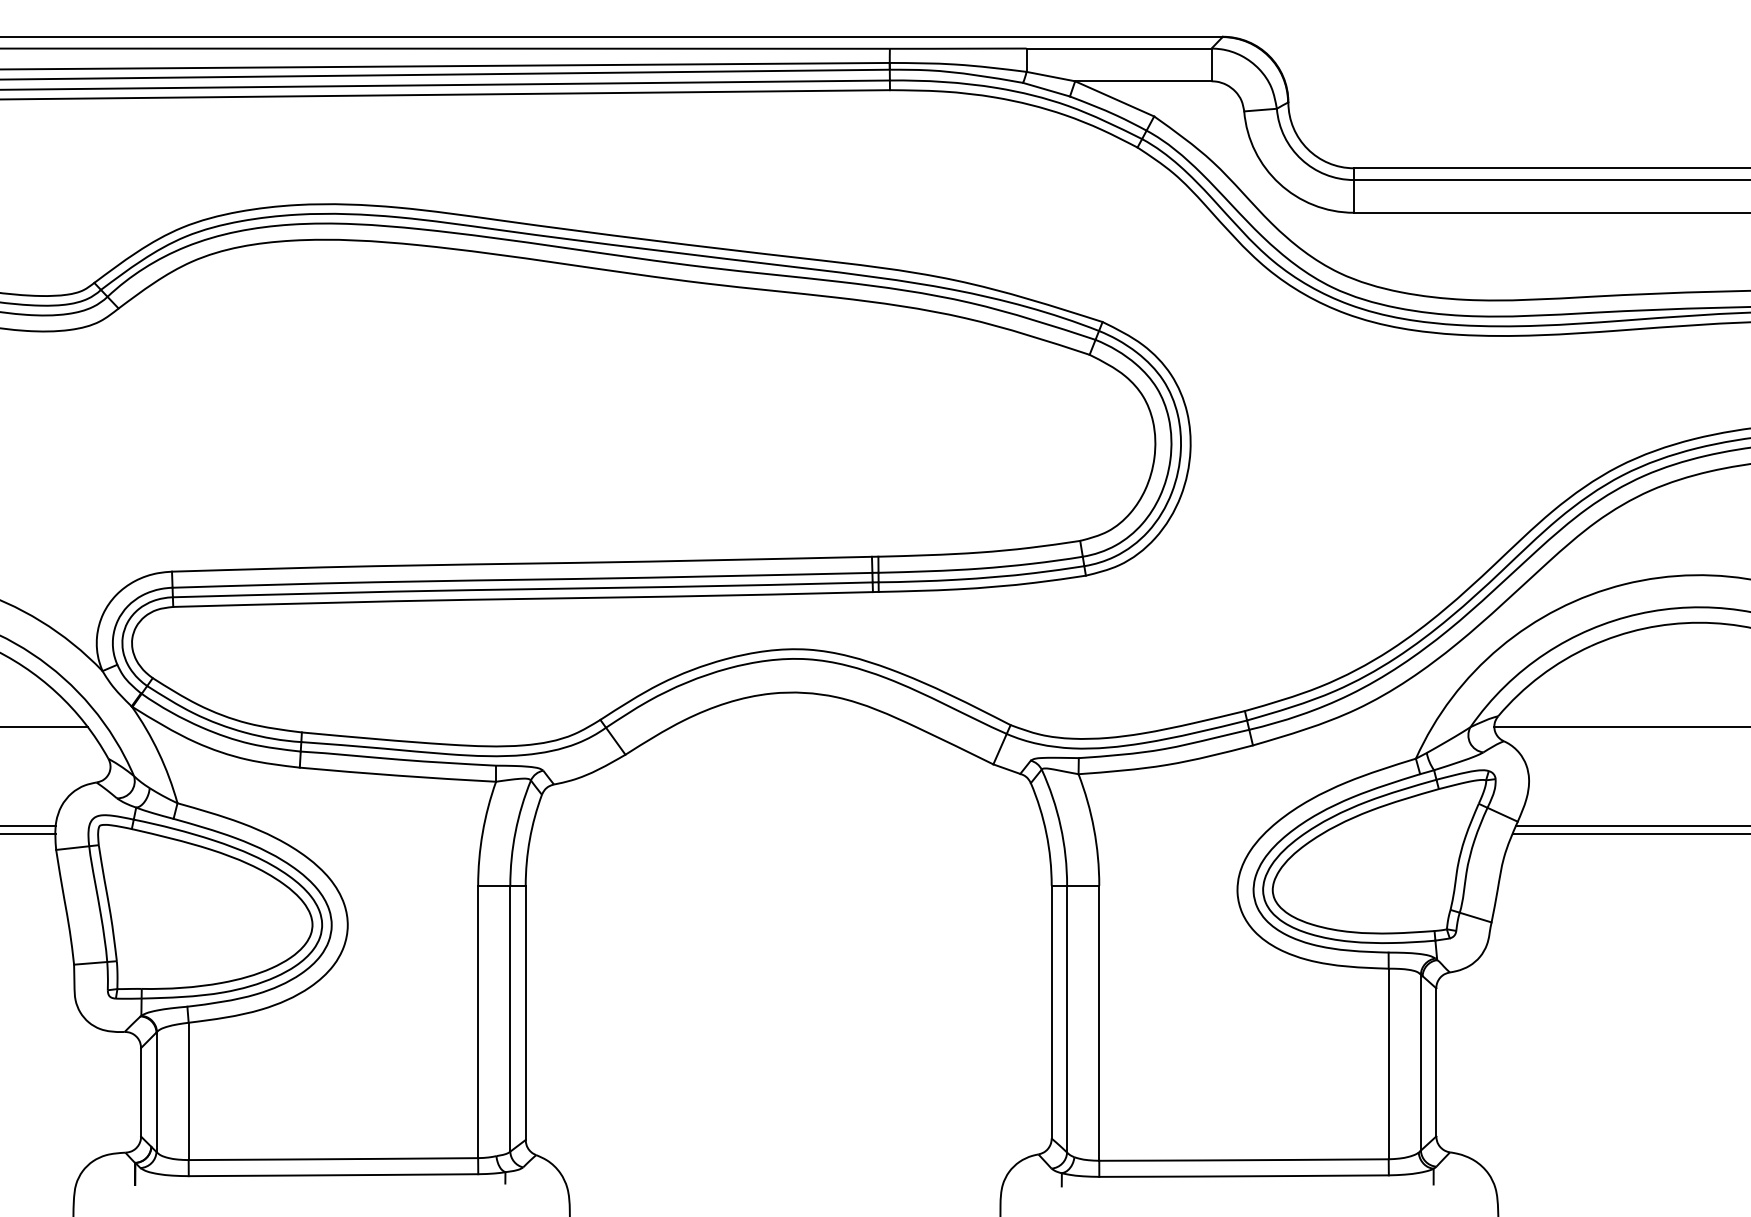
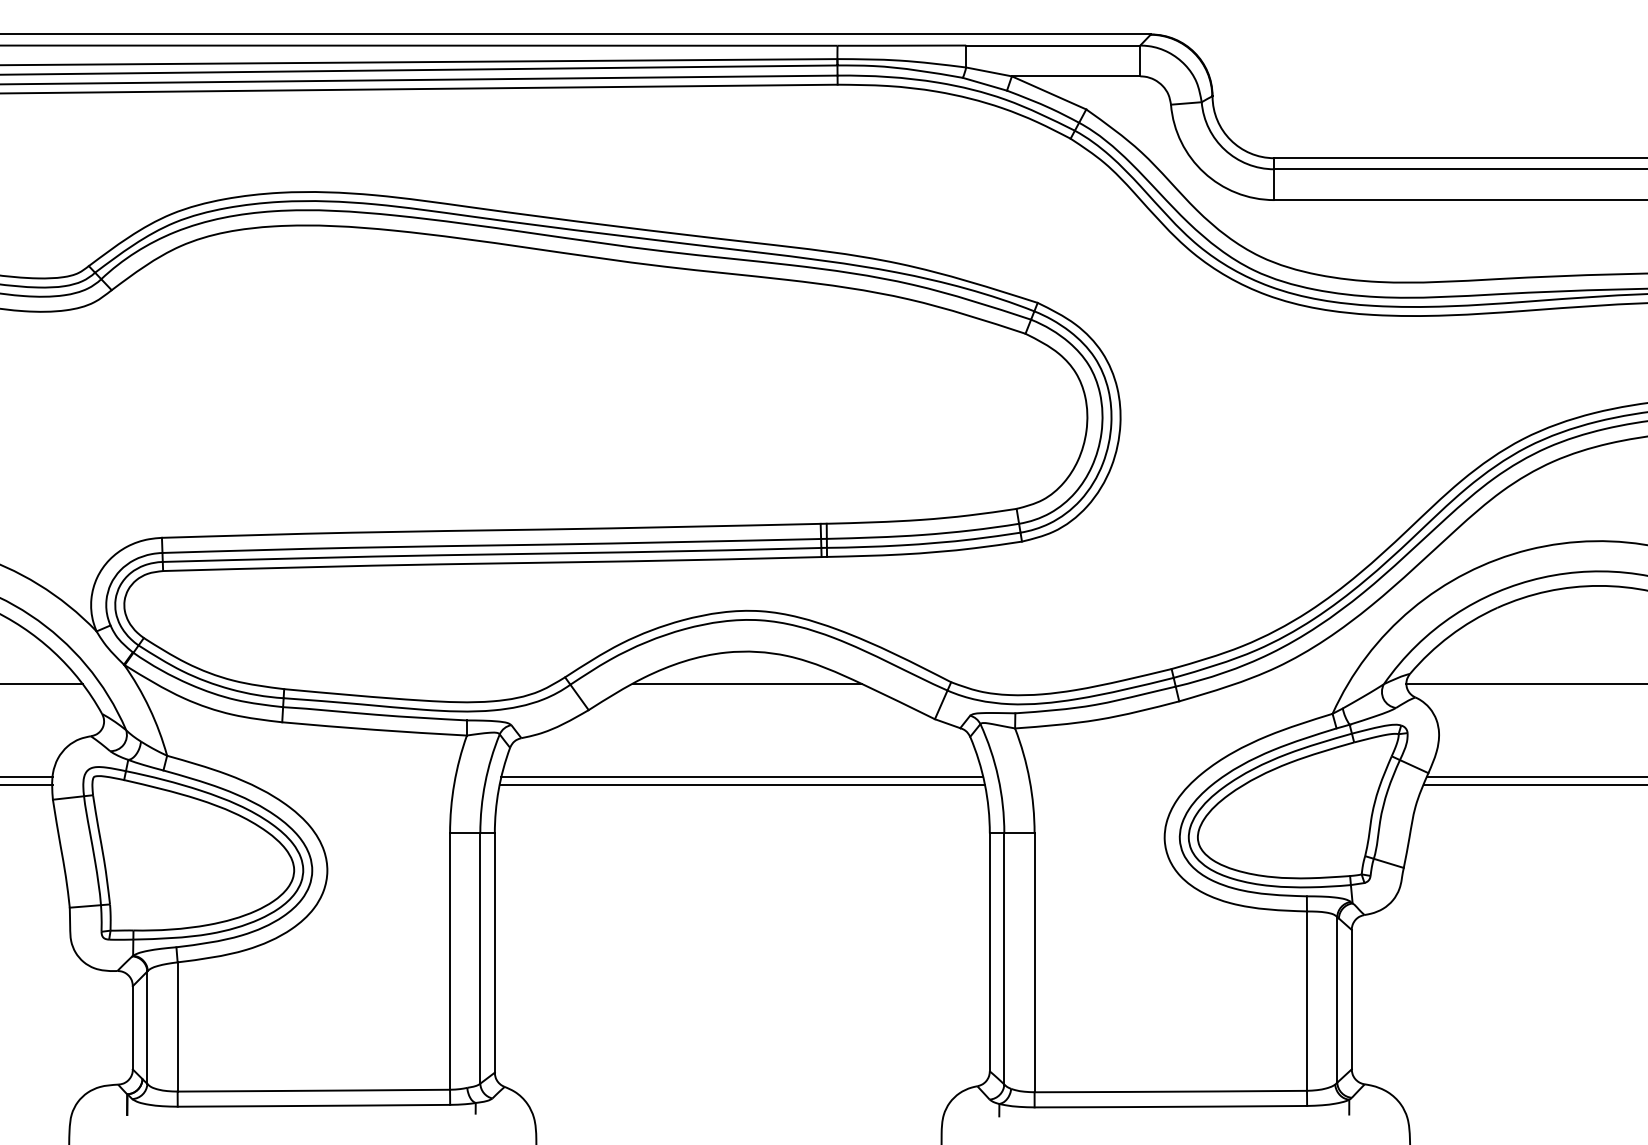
line: (794, 727) -> (747, 684), added
line: (788, 825) -> (742, 776), added
line: (787, 833) -> (741, 784), added

